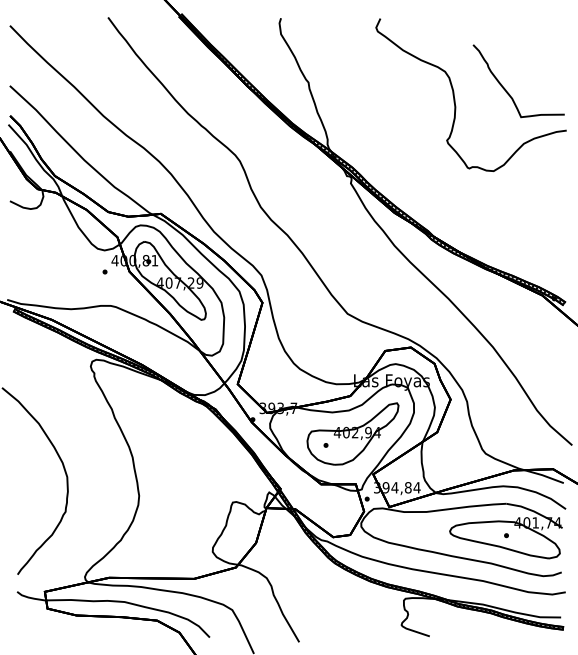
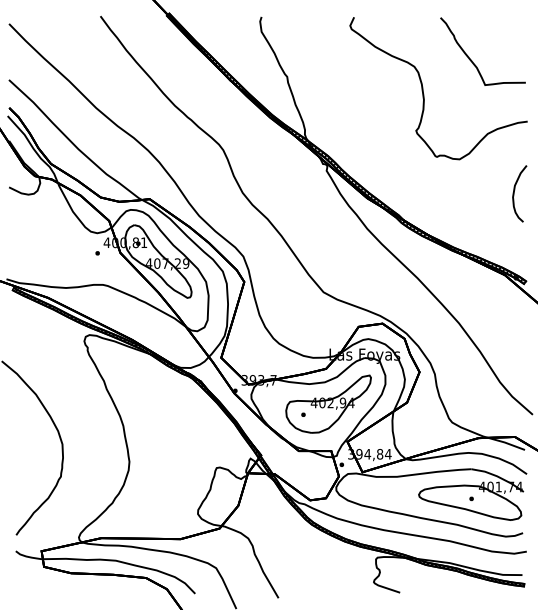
curve: (507, 90) -> (472, 60), moved
curve: (553, 204) -> (515, 190), added

